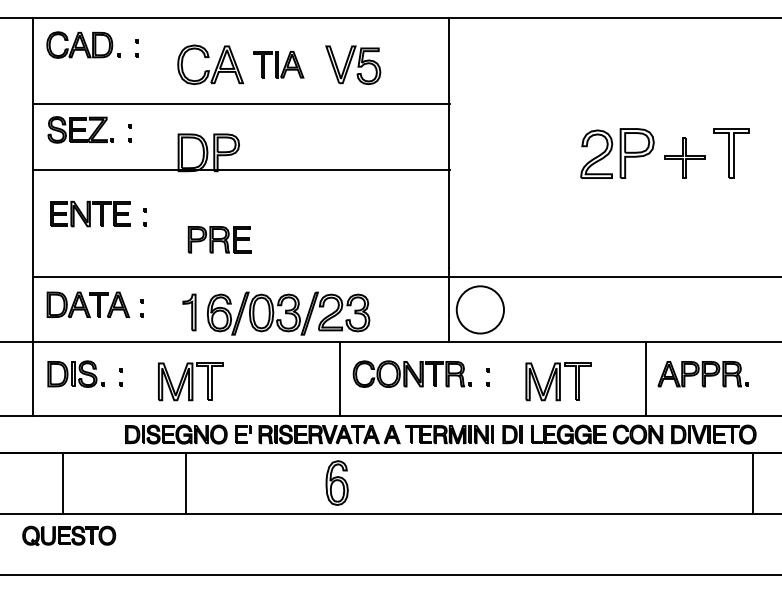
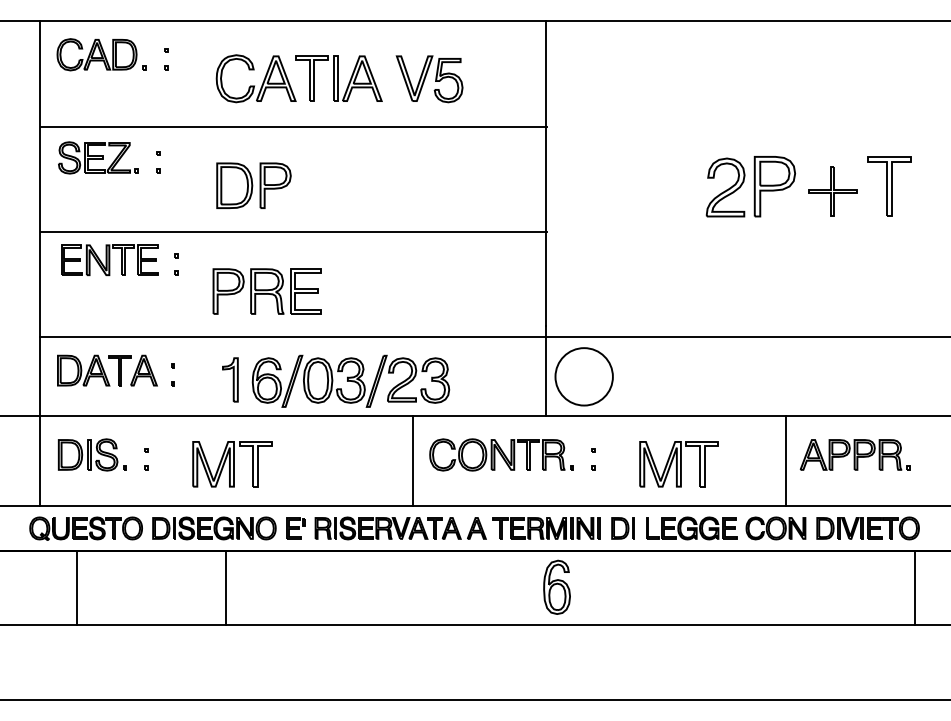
part: (278, 64) -> (338, 78), size x1.43
line: (241, 170) -> (293, 232), moved
part: (219, 239) -> (266, 291), size x1.43
part: (336, 482) -> (556, 586), moved
part: (68, 535) -> (85, 528), moved

